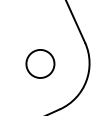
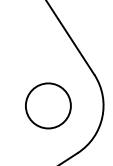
circle: (40, 63) -> (48, 105), size x1.43

